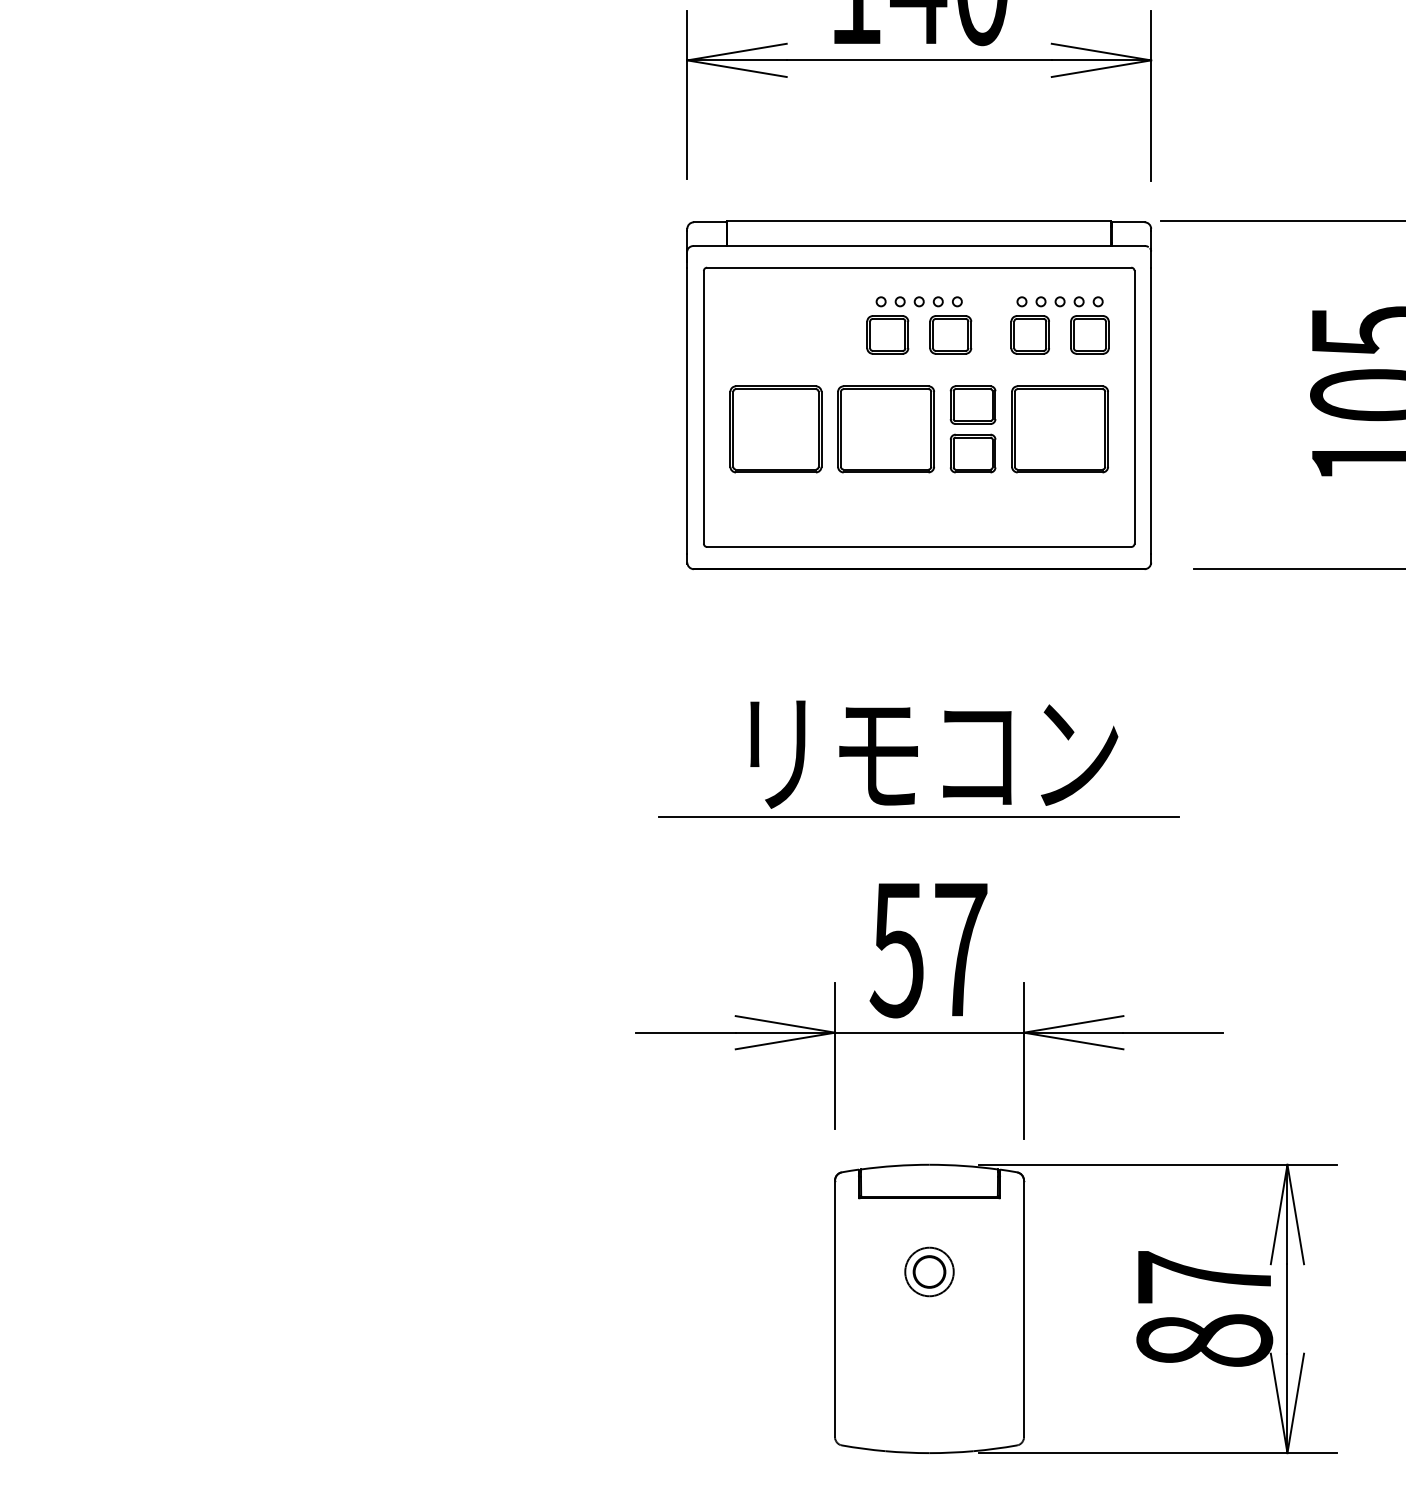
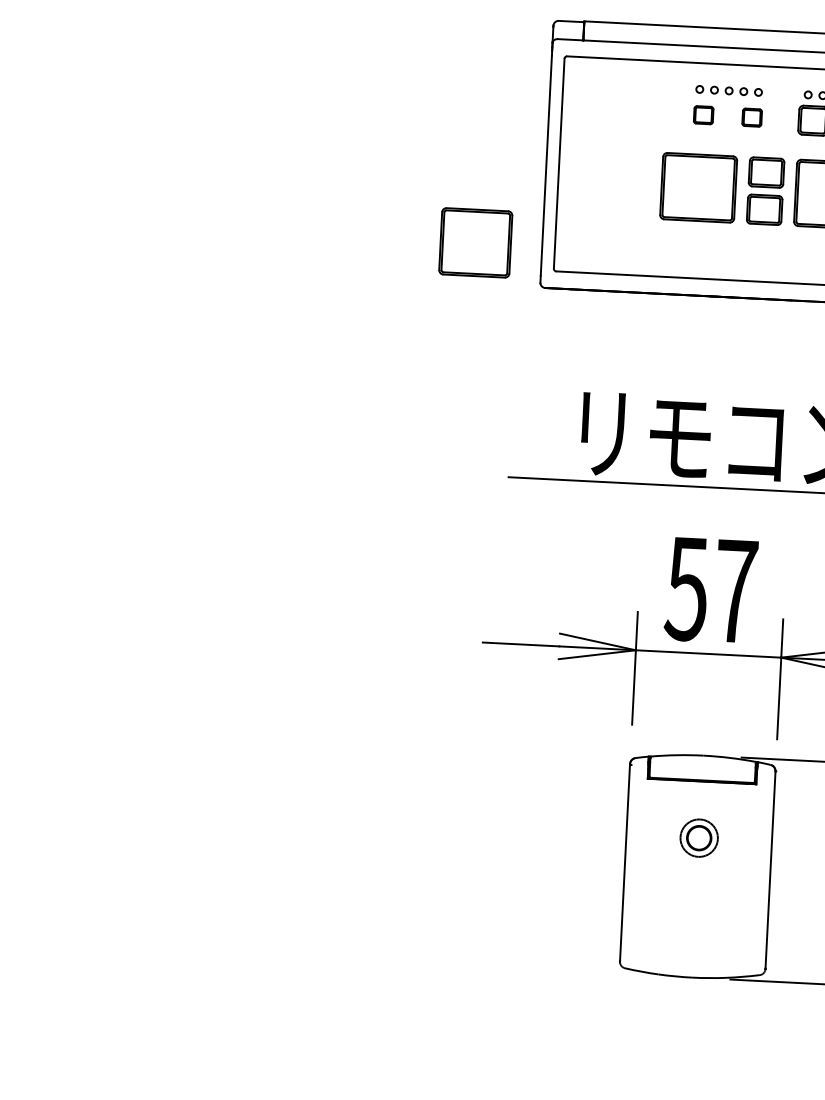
part: (887, 334) -> (703, 114), size x0.6
part: (950, 334) -> (751, 117), size x0.6
part: (775, 429) -> (475, 242), moved

